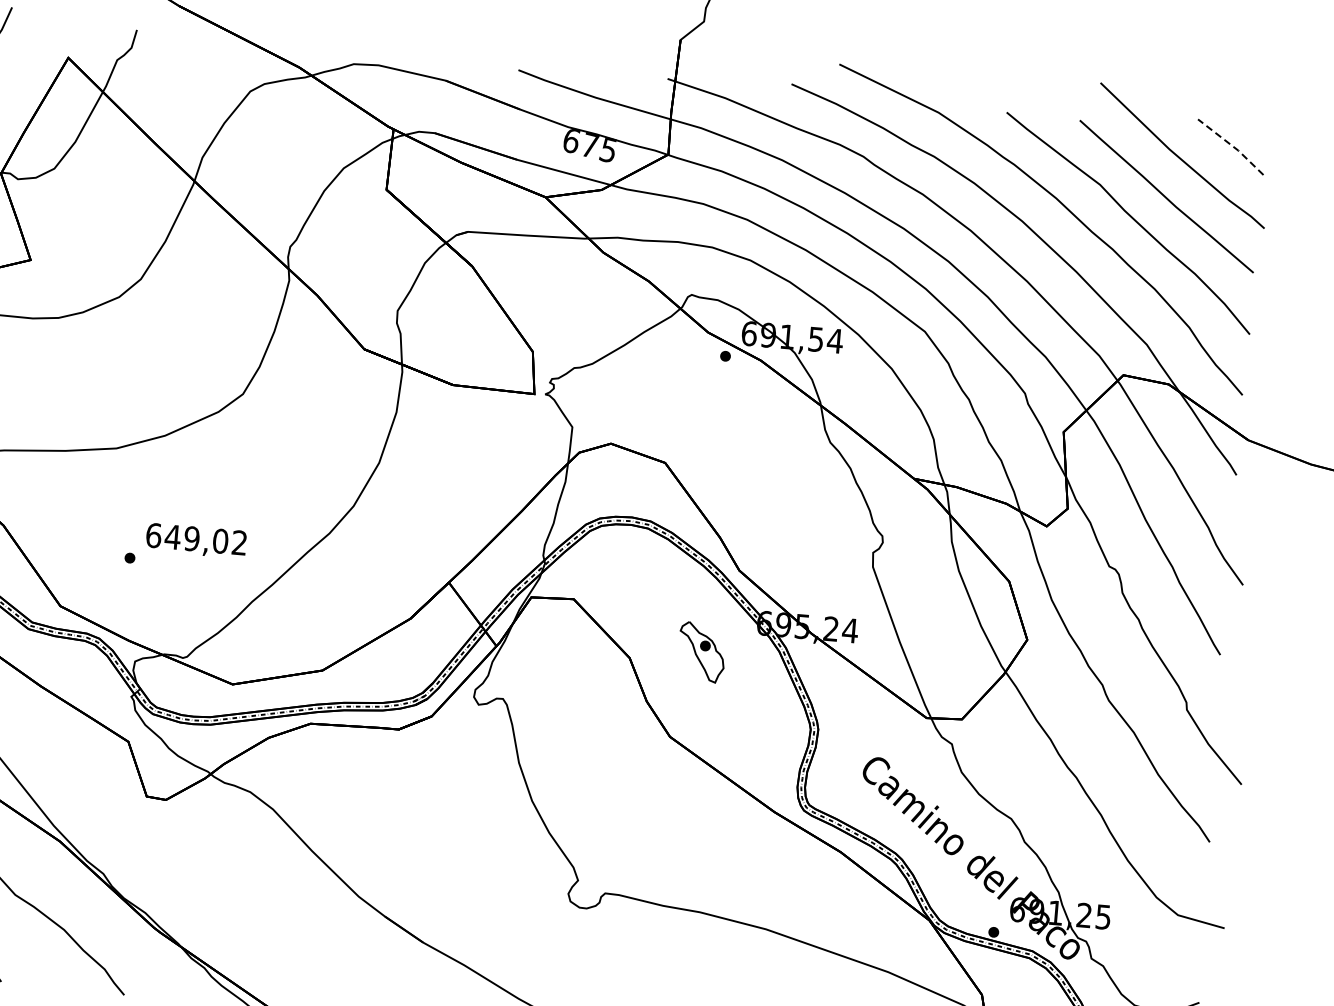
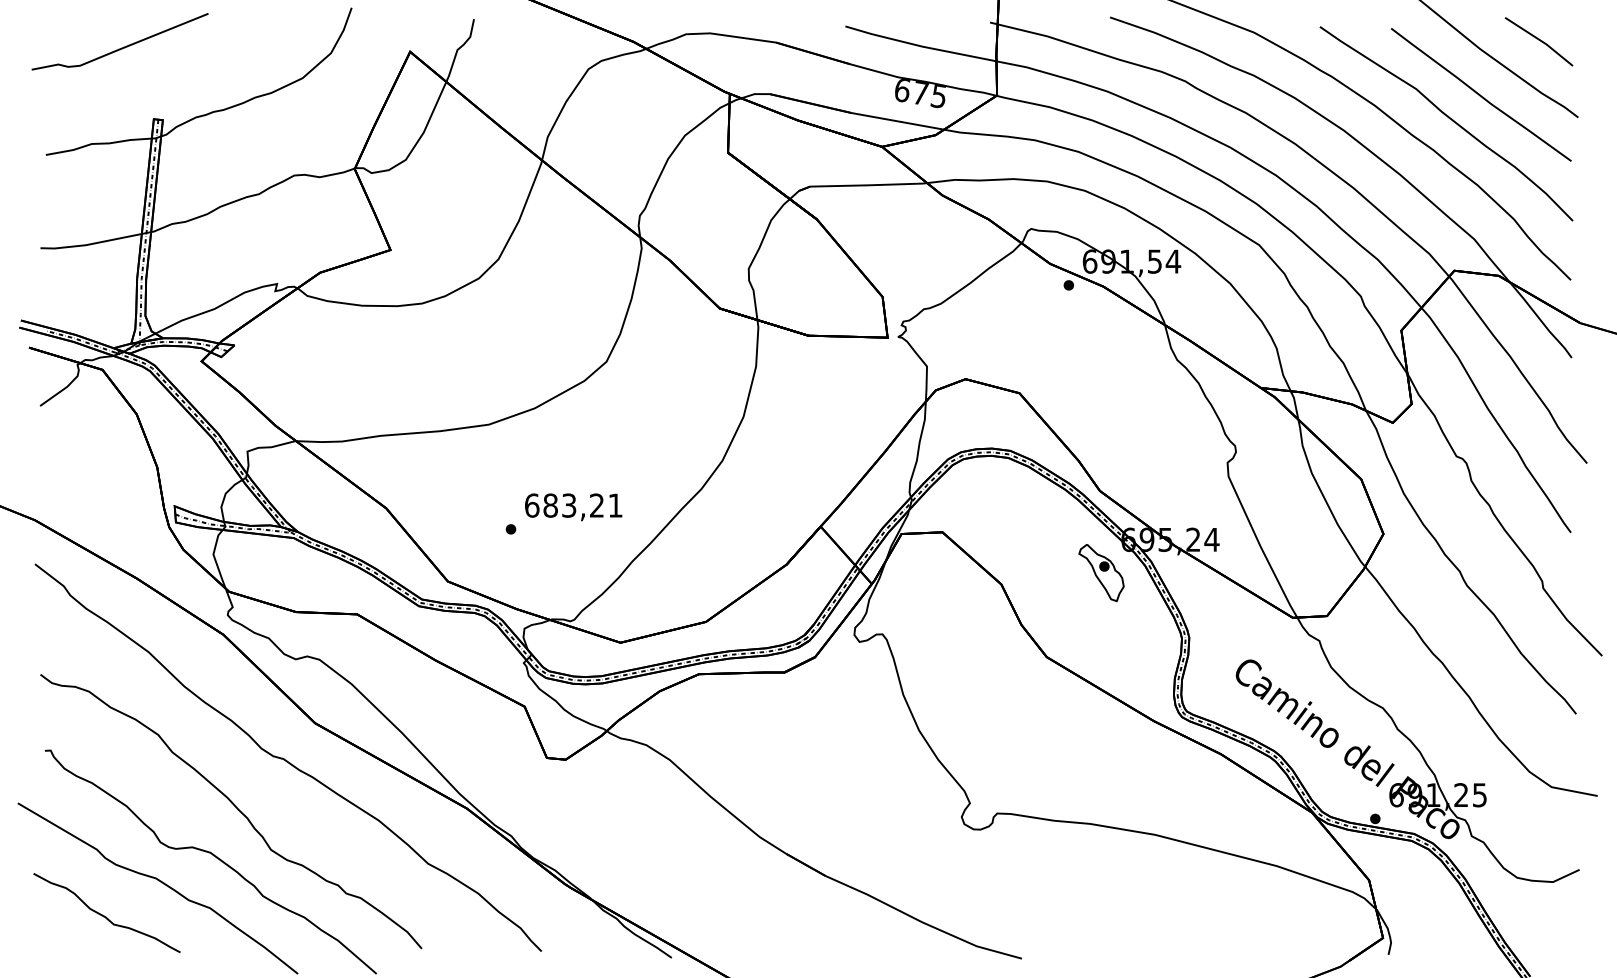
line: (1231, 145) -> (1539, 40), dashed -> solid
text: (205, 539) -> (582, 505), 649,02 -> 683,21
part: (701, 652) -> (1101, 573), moved

